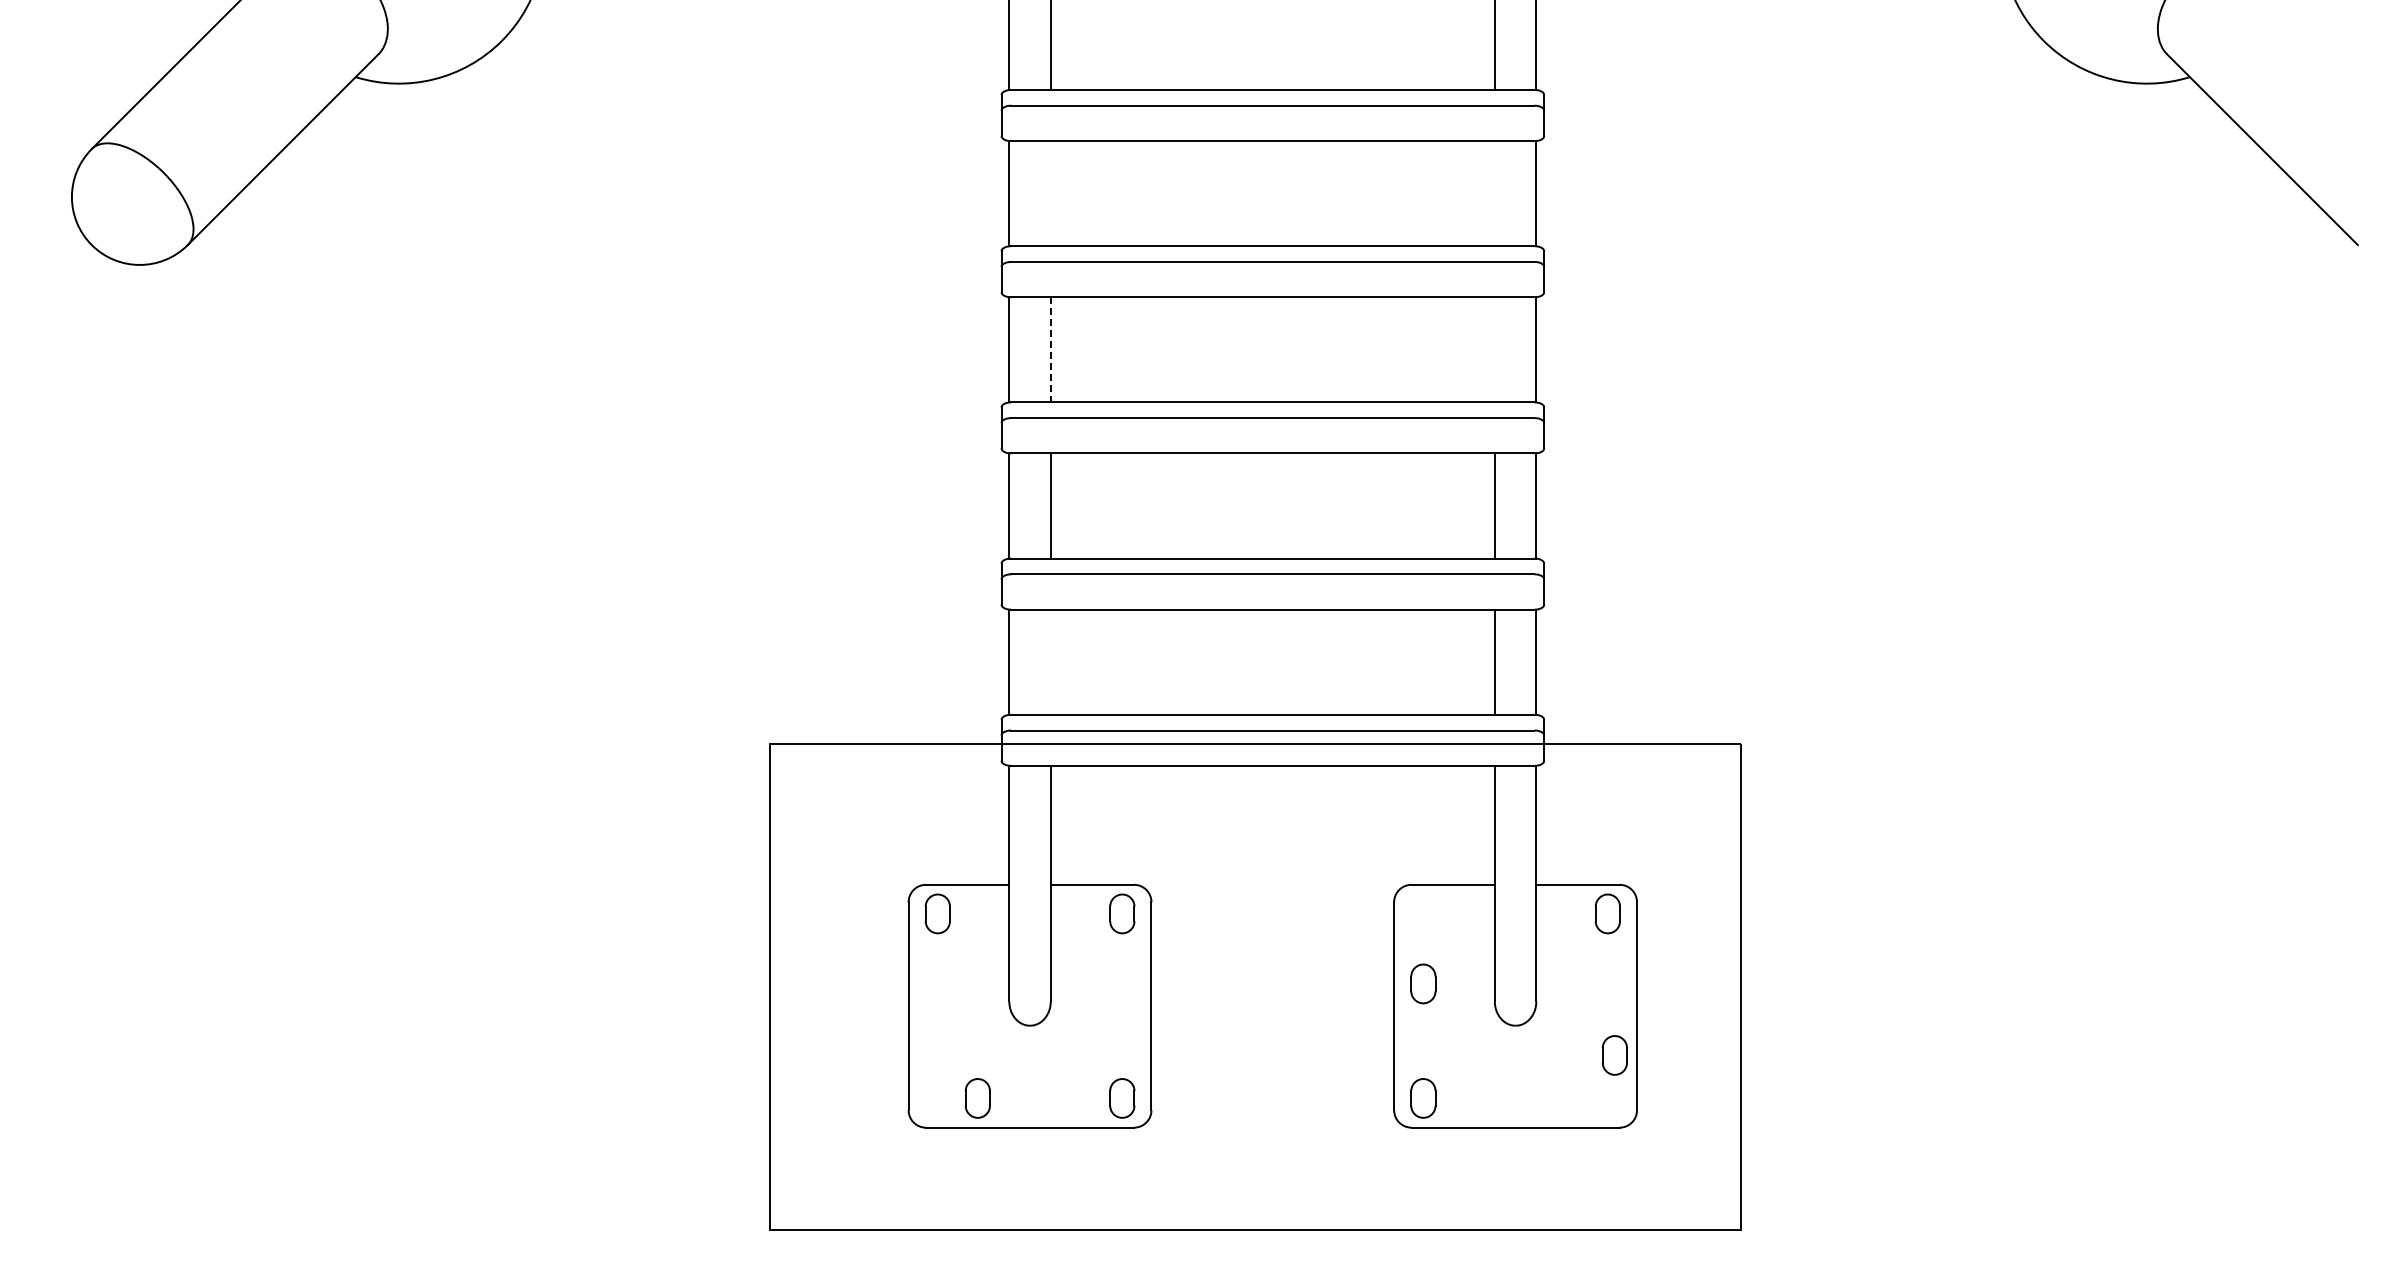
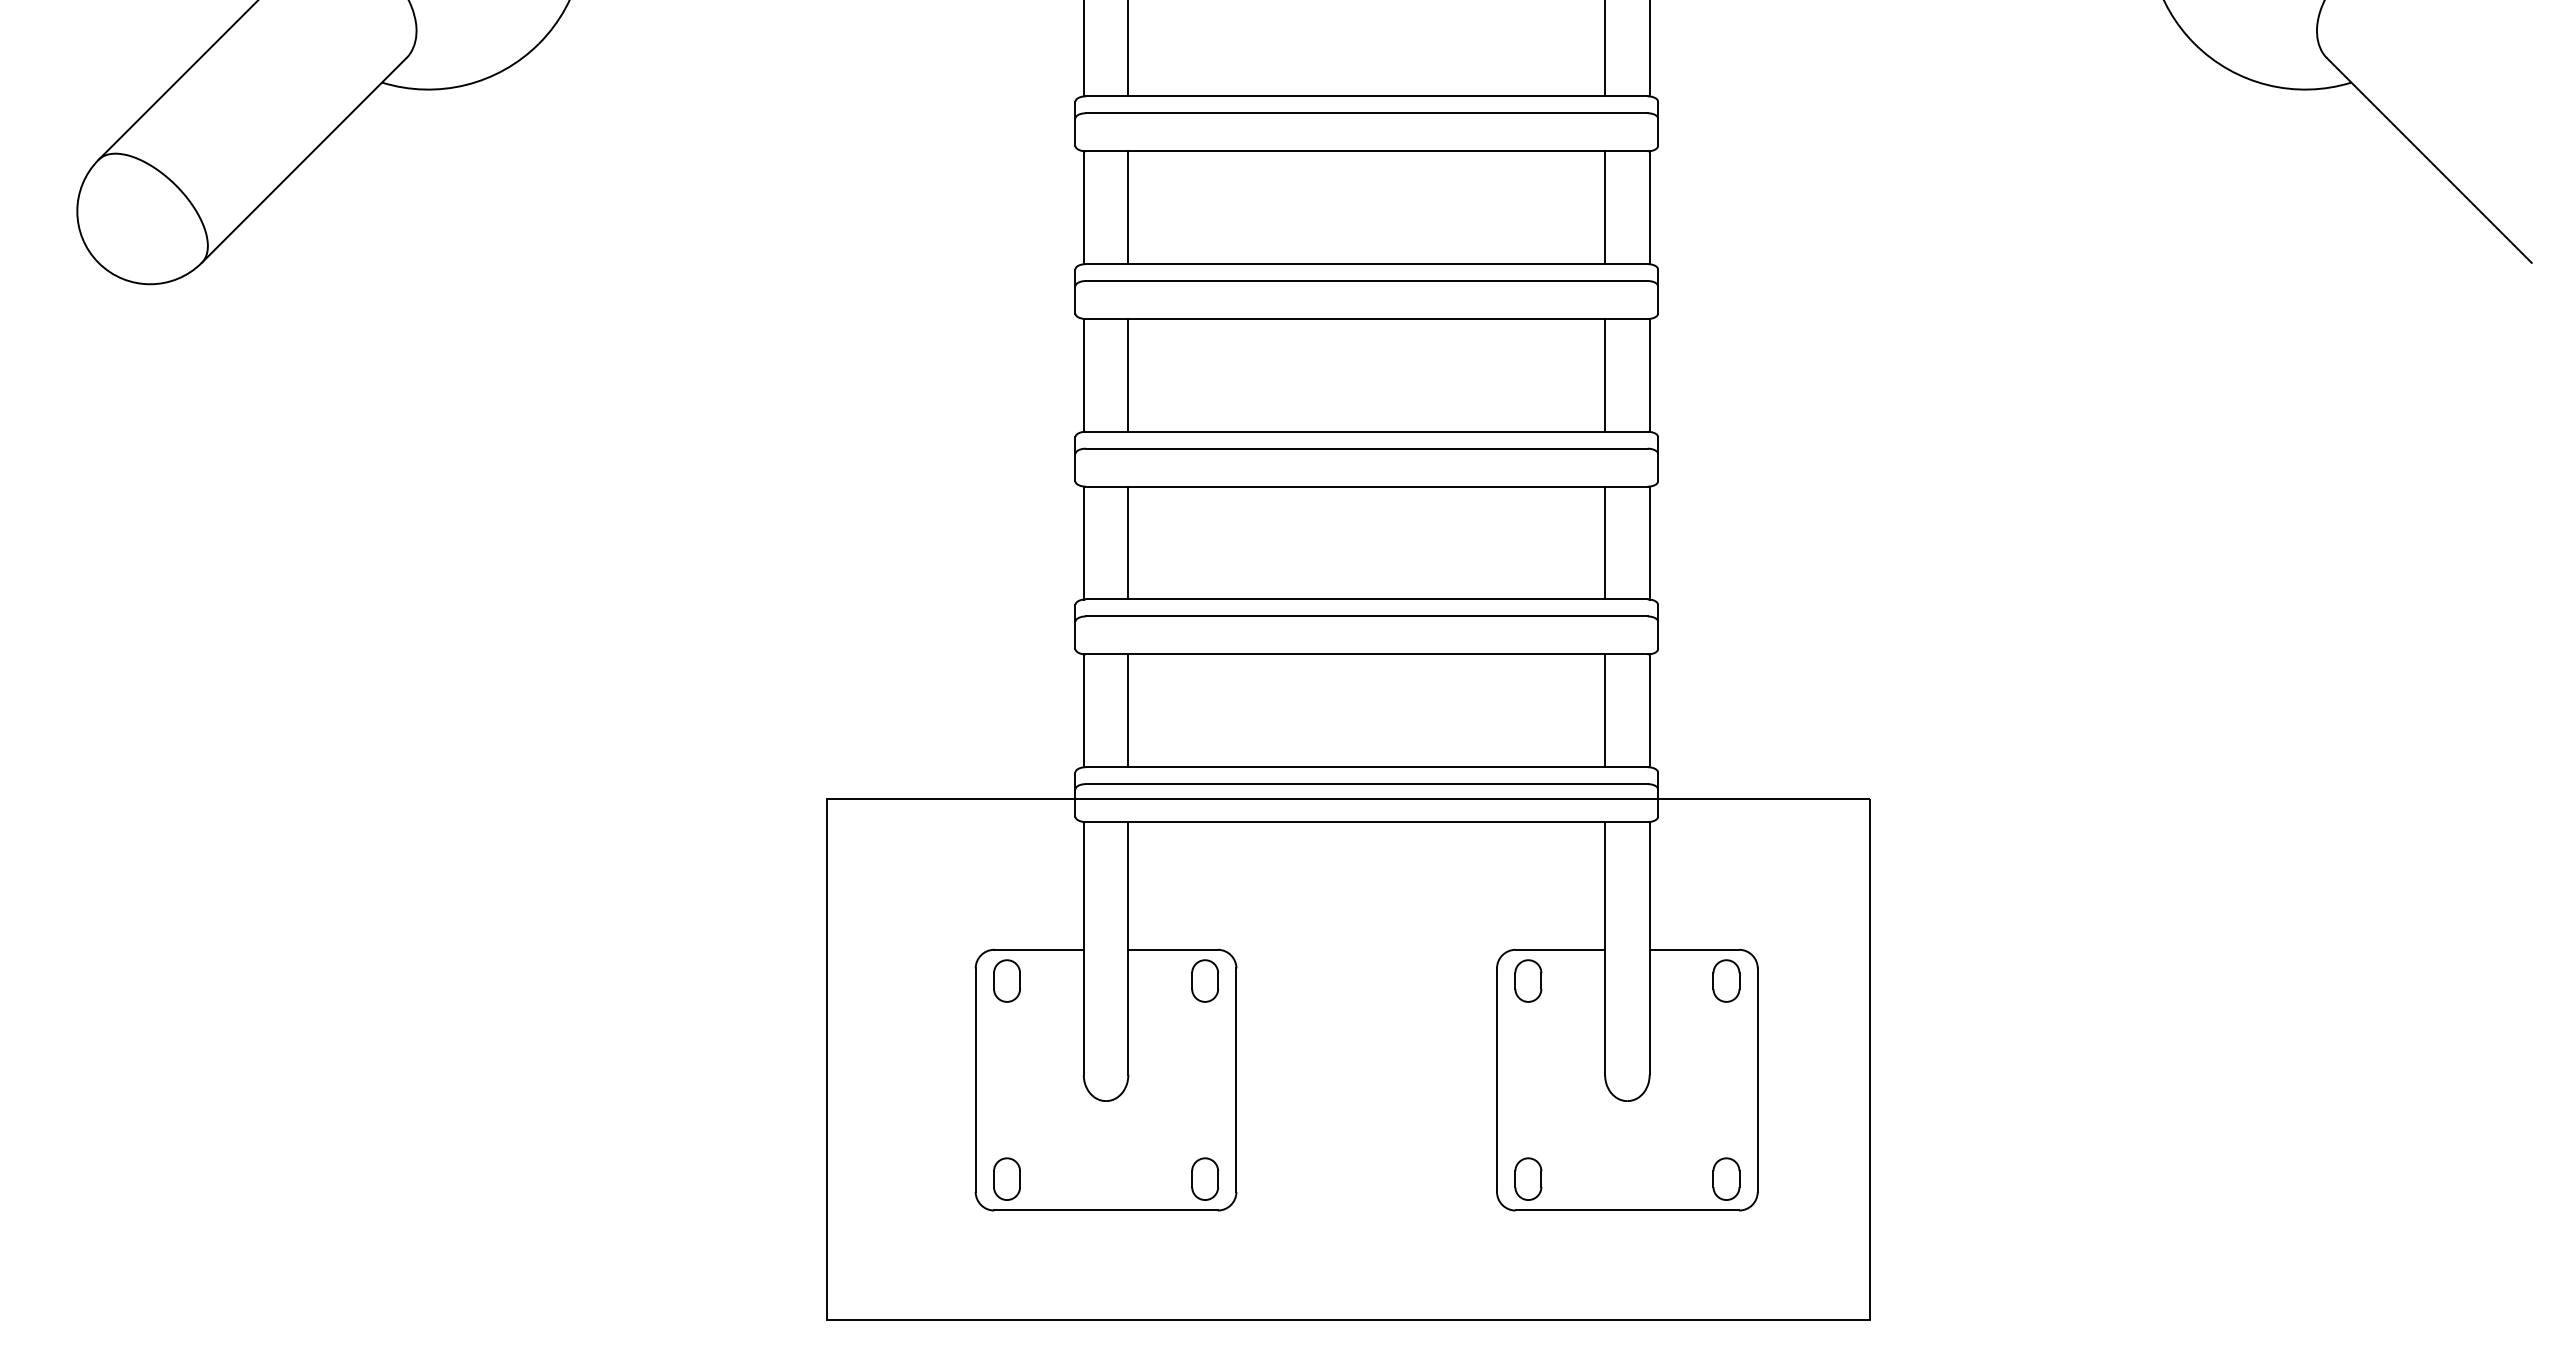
line: (1050, 193) -> (1128, 207), added
line: (1494, 193) -> (1604, 207), added
line: (1050, 349) -> (1128, 375), dashed -> solid
line: (1494, 349) -> (1604, 375), added
line: (1050, 661) -> (1128, 710), added
part: (1423, 983) -> (1528, 980), moved
part: (1614, 1055) -> (1726, 1179), moved
part: (977, 1098) -> (1006, 1179), moved

